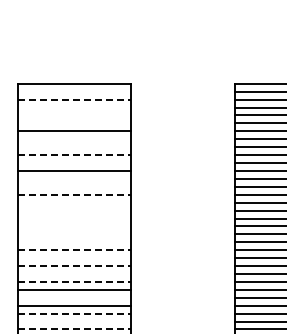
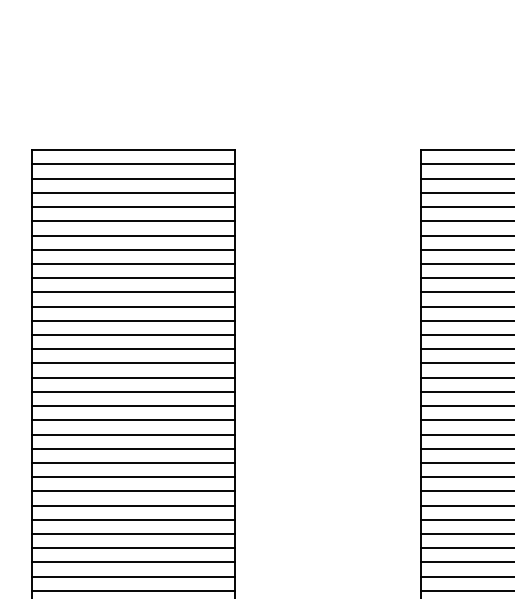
line: (73, 91) -> (131, 164), added
line: (74, 99) -> (133, 178), dashed -> solid
line: (73, 107) -> (131, 192), added
line: (73, 115) -> (131, 207), added
line: (73, 123) -> (131, 221), added
line: (73, 139) -> (131, 250), added
line: (73, 147) -> (131, 264), added
line: (74, 155) -> (133, 278), dashed -> solid
line: (73, 163) -> (131, 293), added
line: (73, 178) -> (131, 320), added
line: (73, 186) -> (131, 334), added
line: (74, 194) -> (133, 348), dashed -> solid
line: (73, 202) -> (131, 363), added
line: (73, 210) -> (131, 377), added
line: (73, 218) -> (131, 391), added
line: (73, 226) -> (131, 406), added
line: (73, 234) -> (131, 420), added
line: (73, 242) -> (131, 434), added
line: (74, 250) -> (133, 449), dashed -> solid
line: (73, 258) -> (131, 463), added
line: (74, 266) -> (133, 477), dashed -> solid
line: (73, 273) -> (131, 490), added
line: (74, 281) -> (133, 504), dashed -> solid
line: (73, 297) -> (131, 533), added
line: (74, 313) -> (133, 562), dashed -> solid
line: (73, 321) -> (131, 576), added
line: (74, 329) -> (133, 590), dashed -> solid

